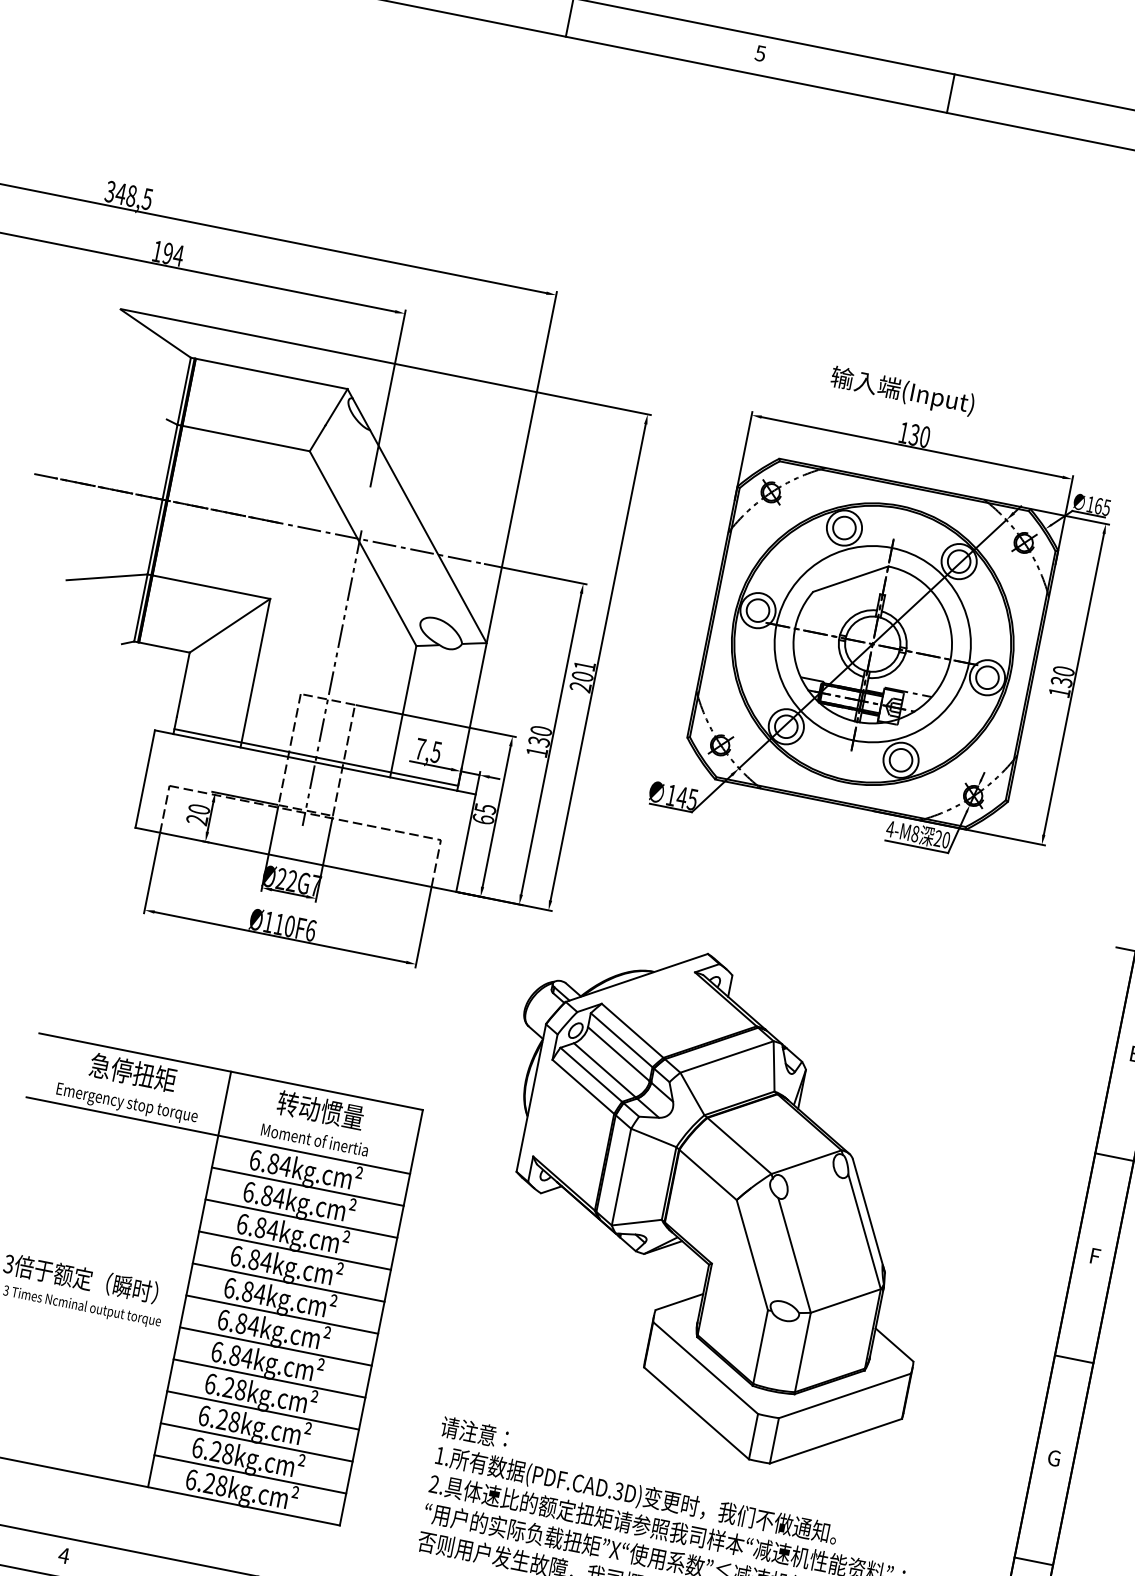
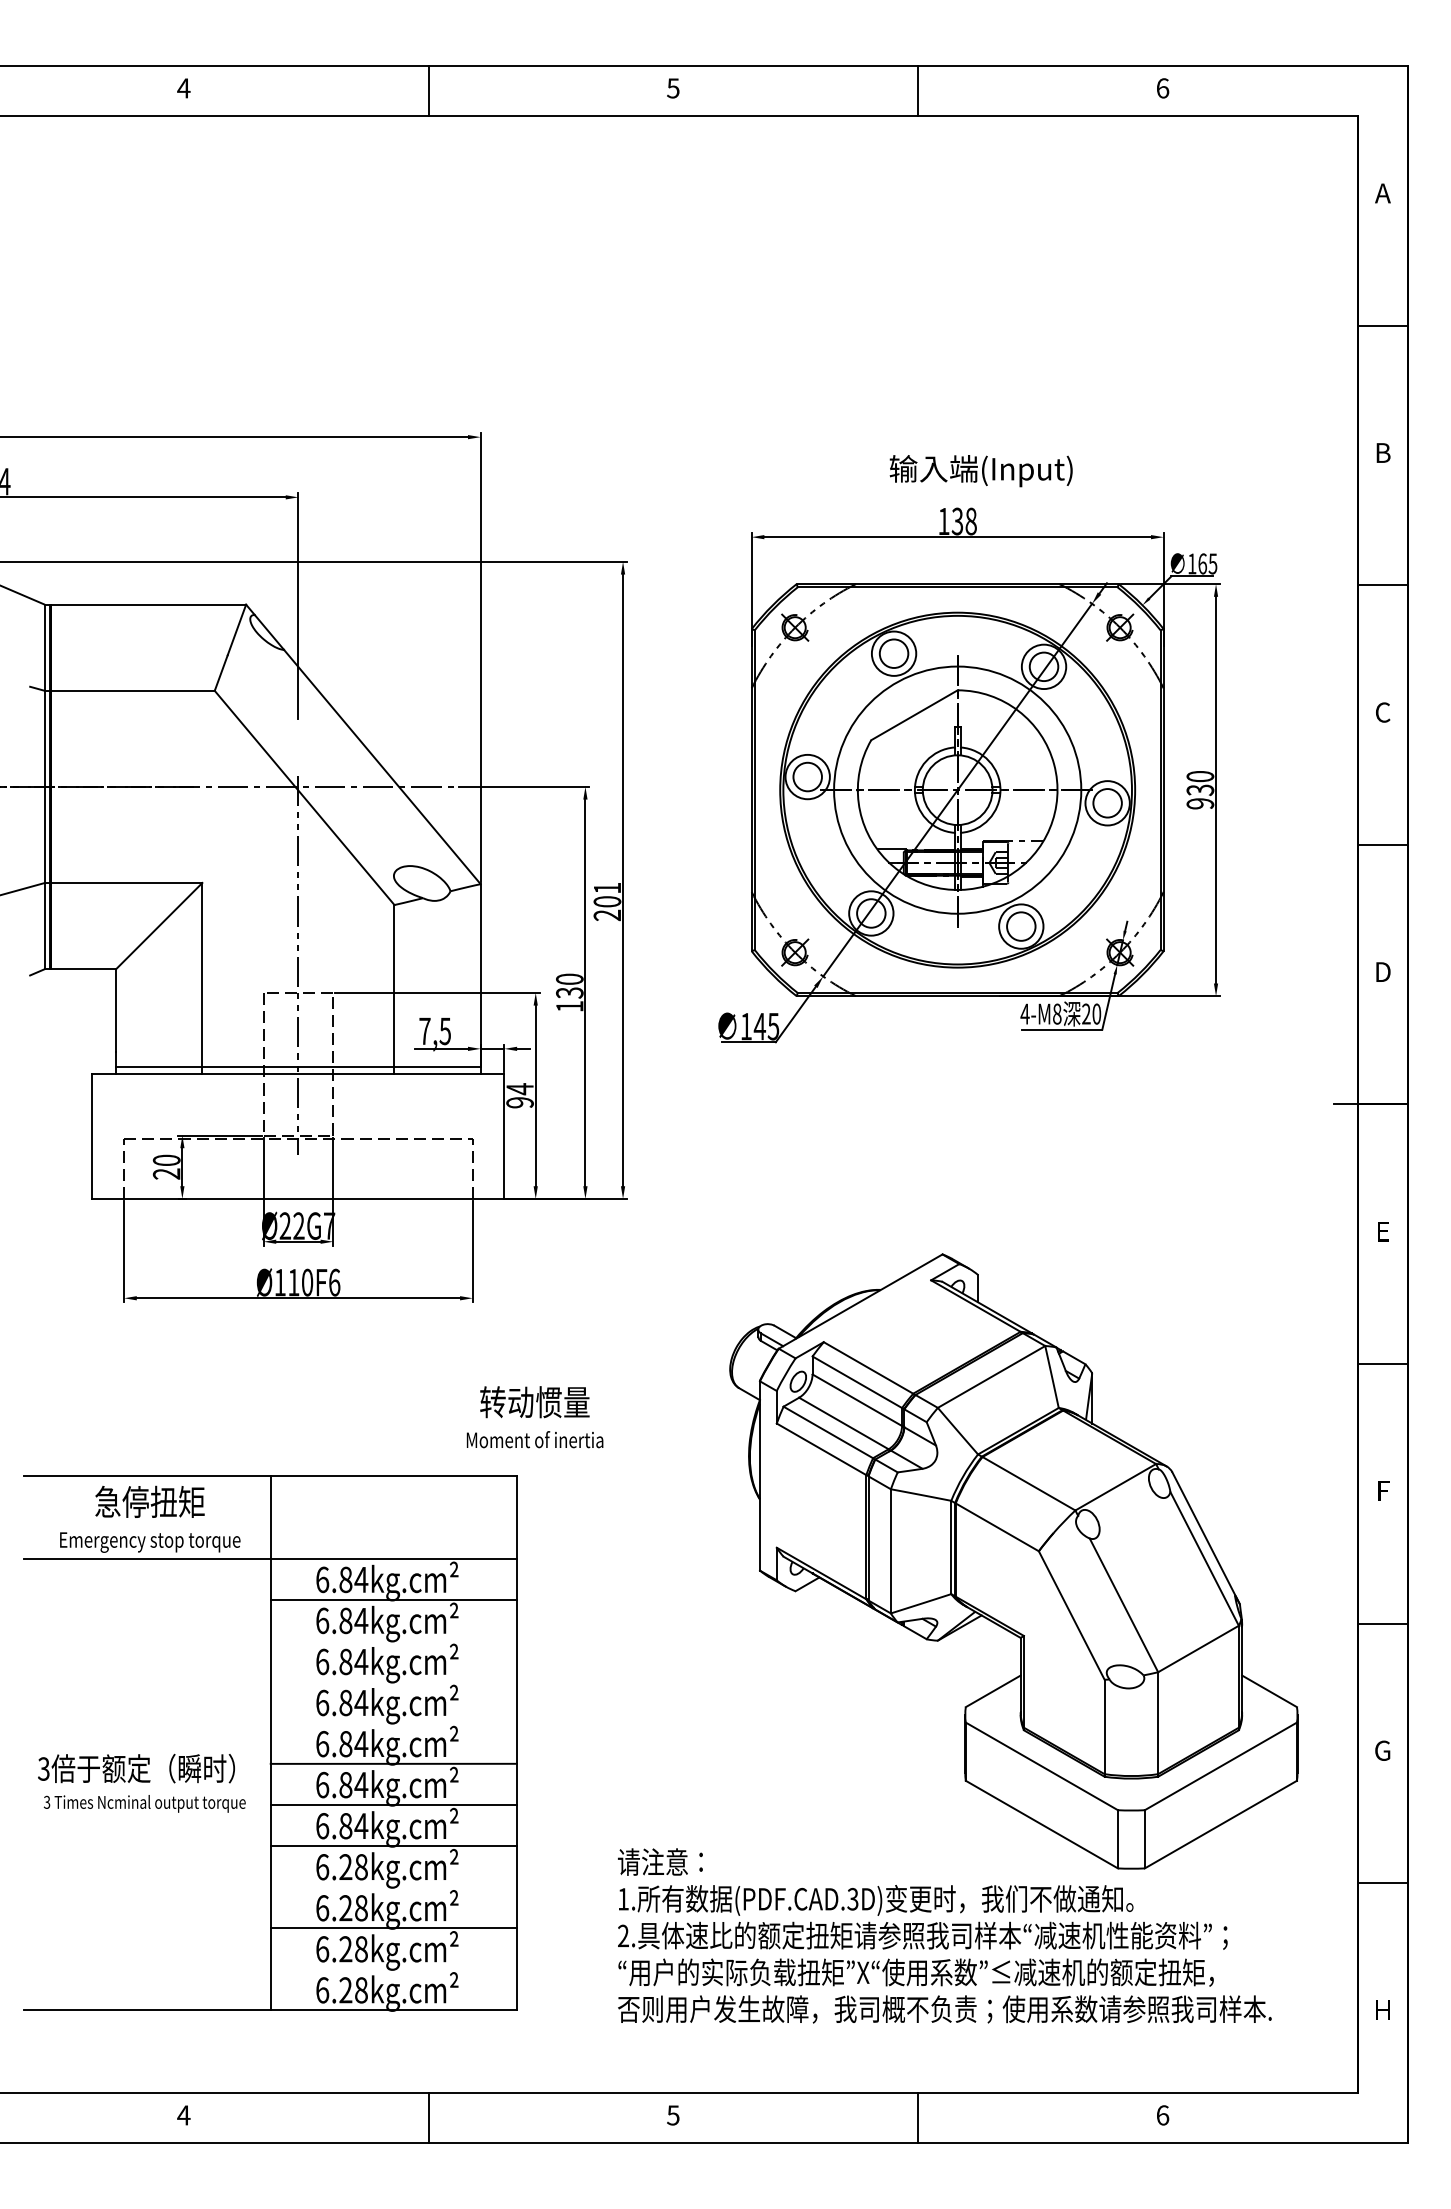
text: (901, 391) -> (980, 471), moved
text: (924, 436) -> (970, 521), 130 -> 138
text: (1059, 692) -> (1200, 803), 130 -> 930
text: (484, 813) -> (519, 1095), 65 -> 94
text: (317, 1122) -> (534, 1417), moved
part: (715, 1204) -> (1013, 1561), moved
line: (301, 1218) -> (393, 1640), removed
line: (294, 1250) -> (393, 1681), removed
line: (288, 1282) -> (393, 1722), removed
line: (262, 1410) -> (393, 1886), removed
line: (249, 1474) -> (393, 1969), removed

